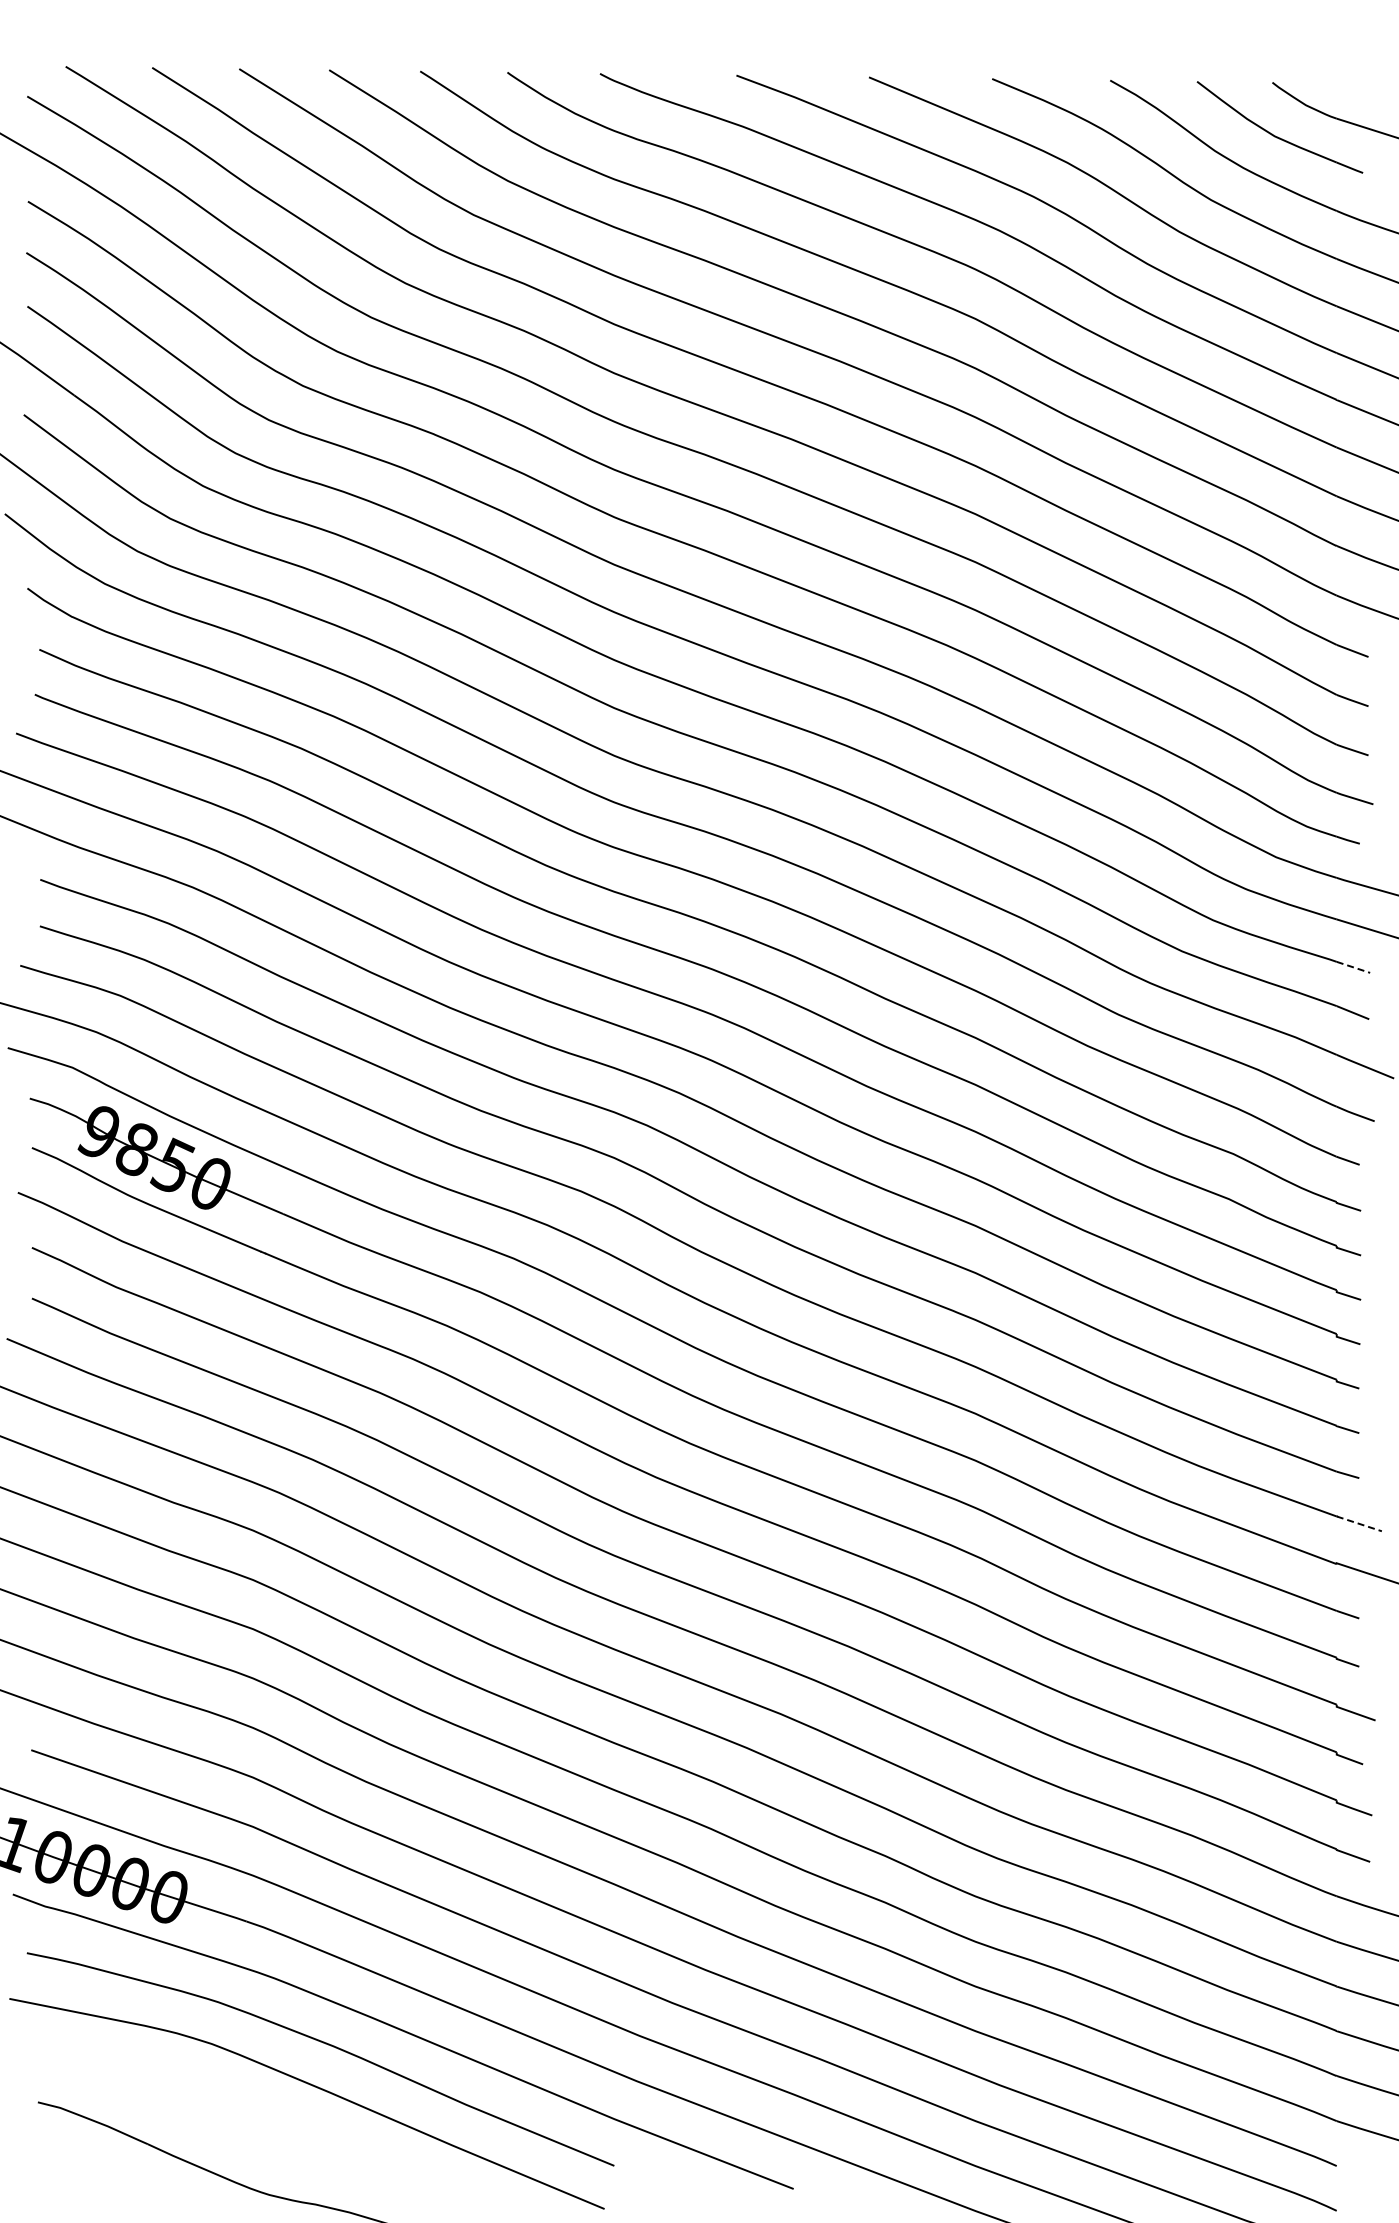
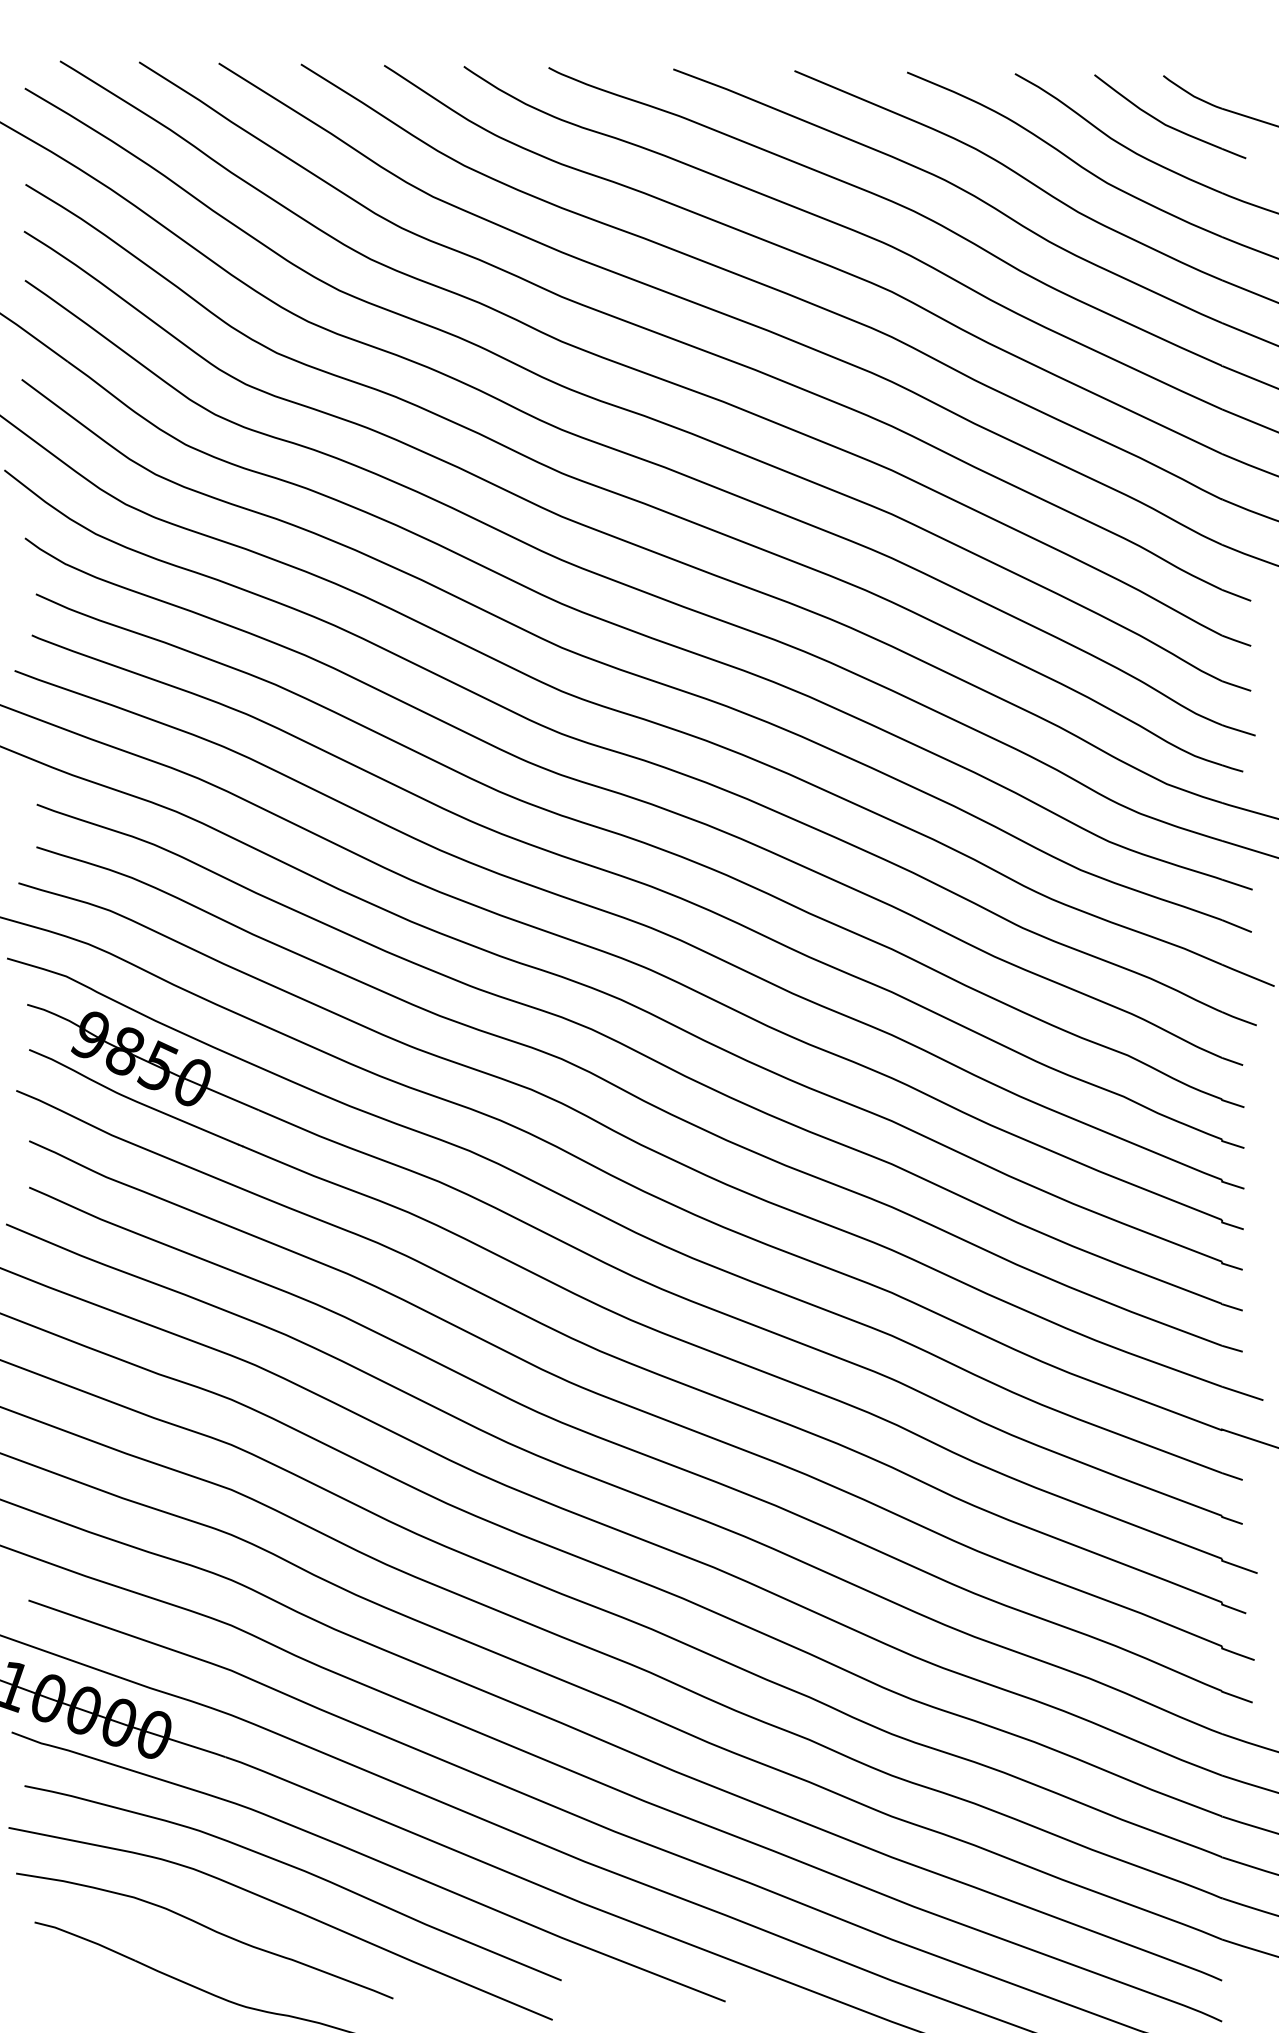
line: (1353, 967) -> (1237, 884), dashed -> solid
line: (1359, 1523) -> (1242, 1393), dashed -> solid
curve: (227, 2109) -> (207, 1928), added

